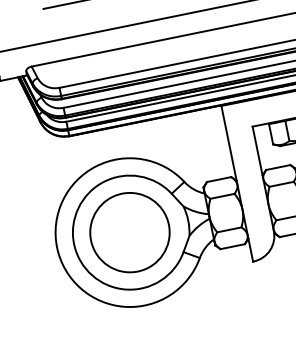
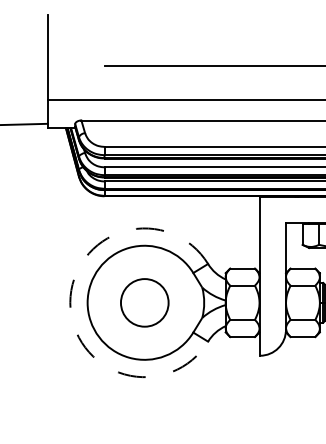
circle: (129, 232) -> (144, 302), size x0.6
arc: (57, 247) -> (70, 302), solid -> dashed

